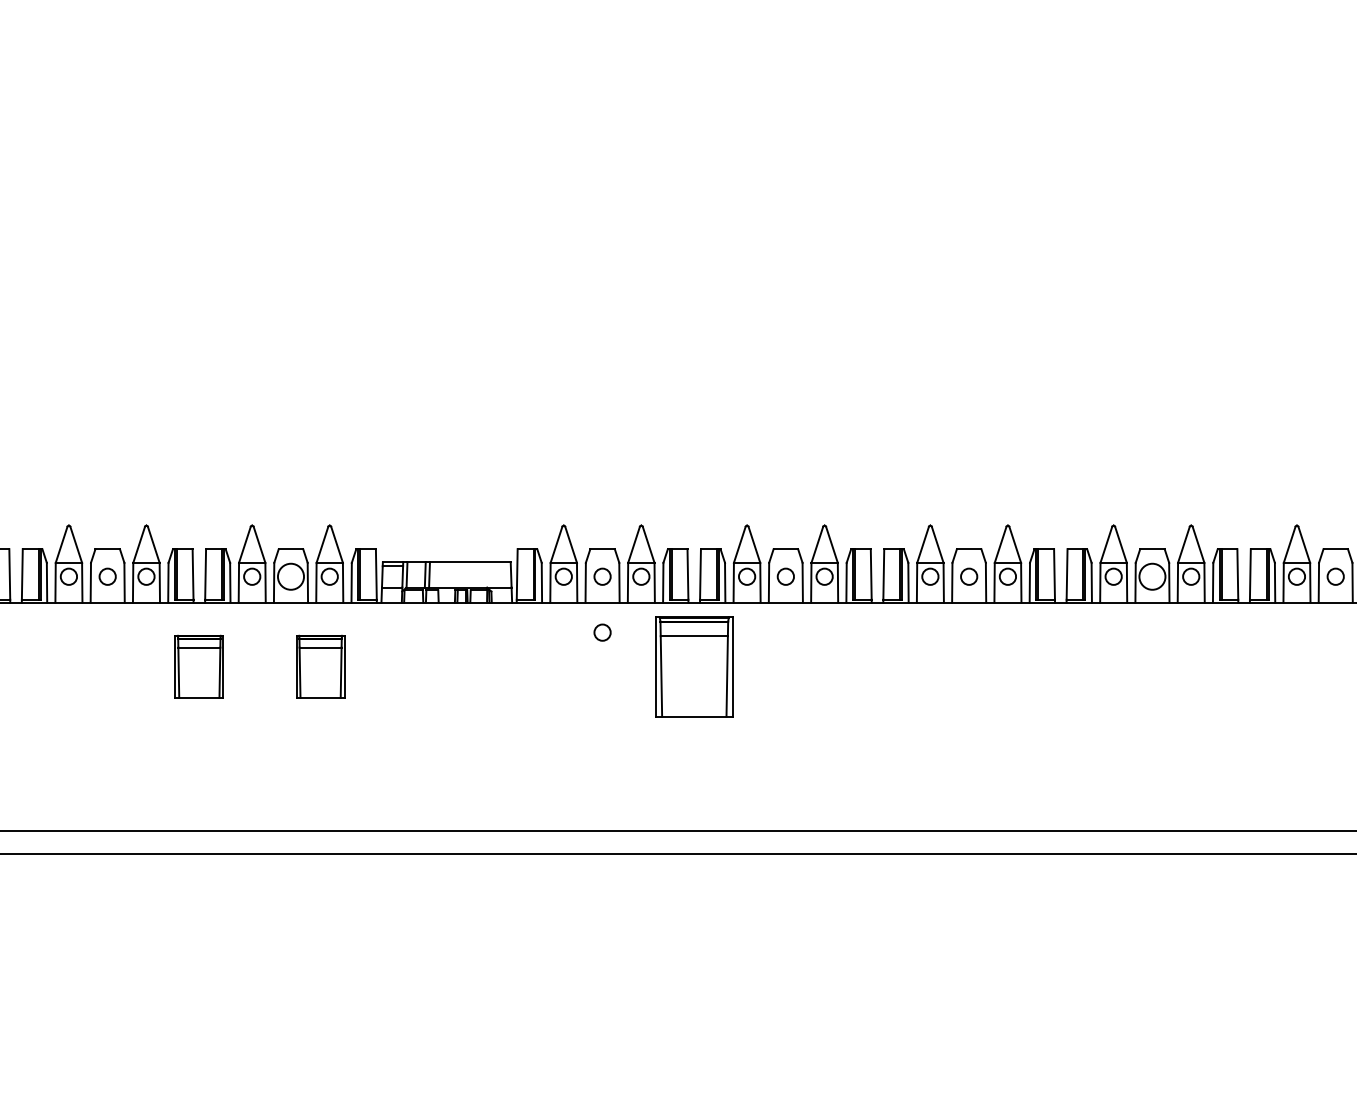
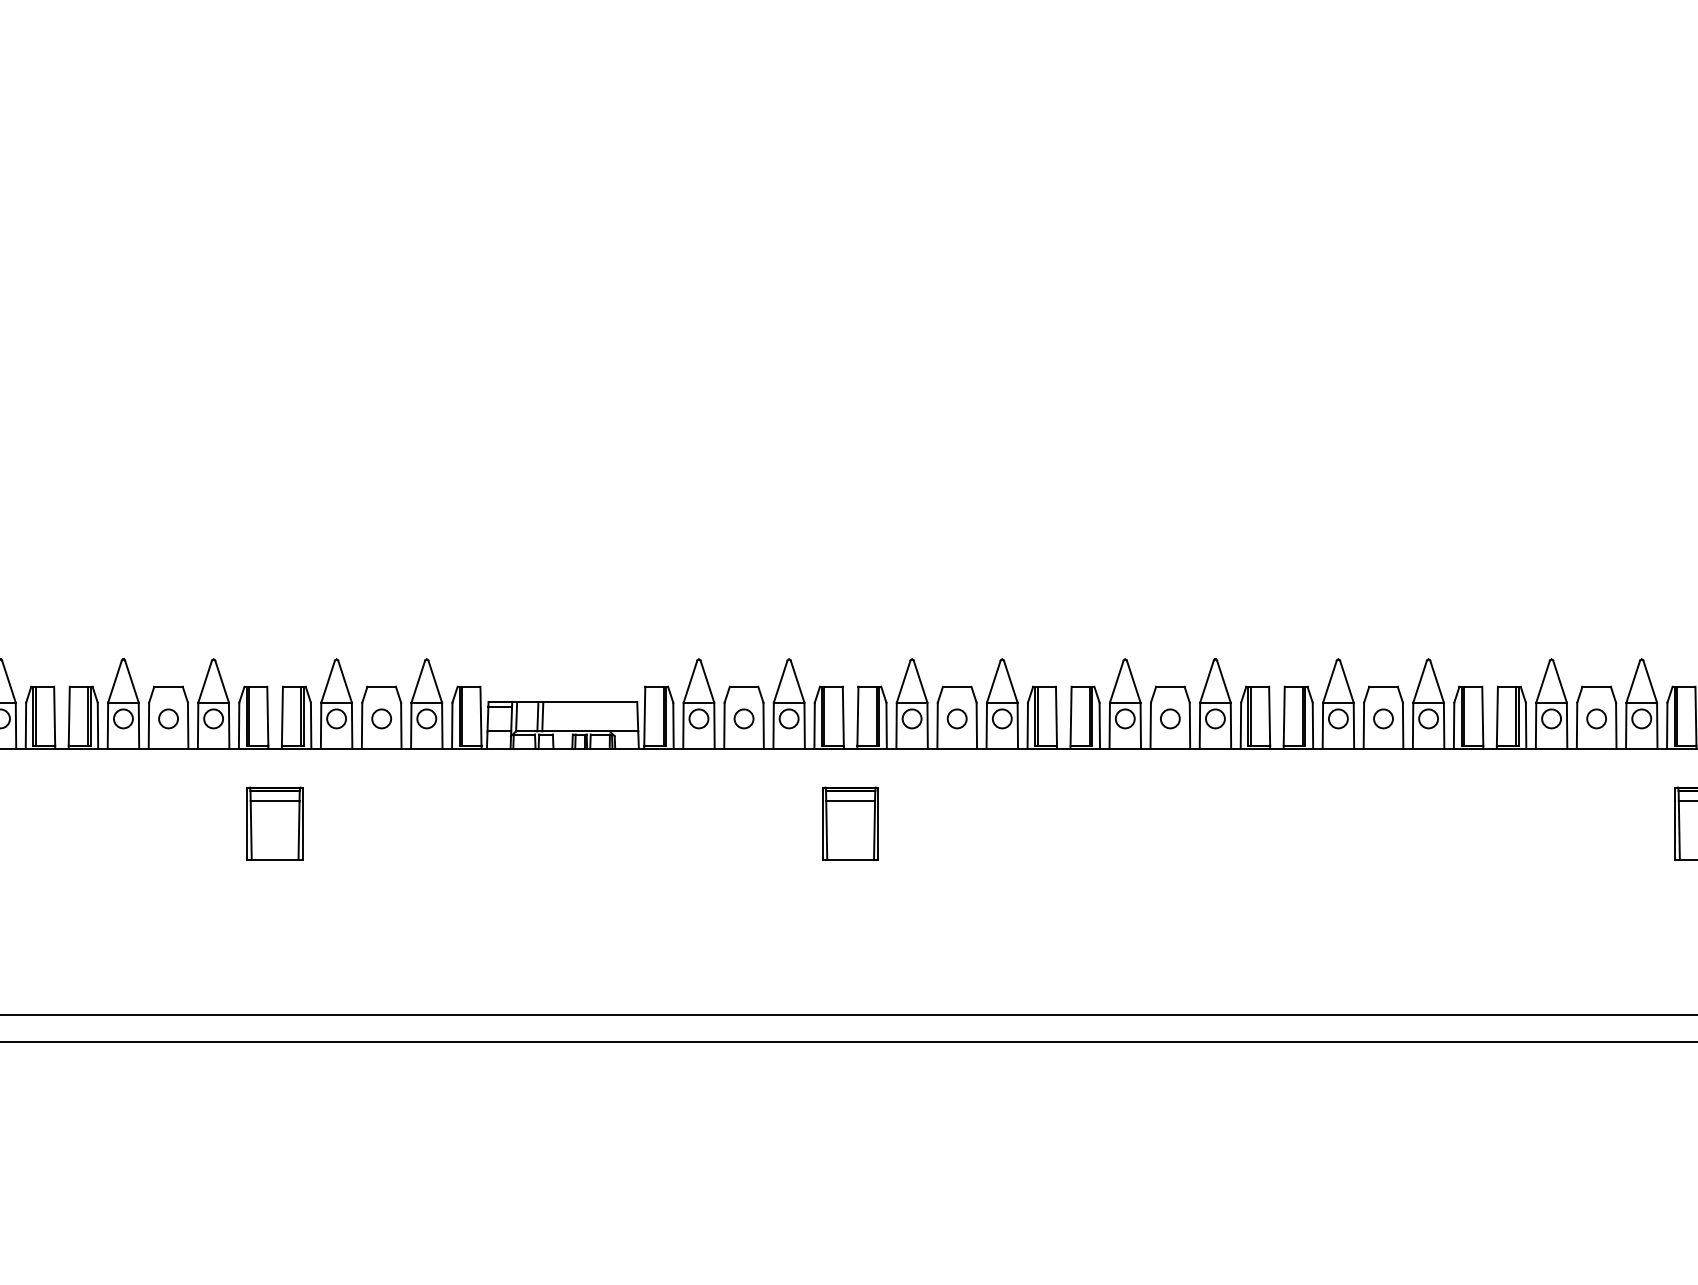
circle: (290, 576) -> (381, 718), size x0.62
circle: (1152, 576) -> (1383, 718), size x0.62
circle: (602, 632) -> (743, 783), removed
part: (320, 666) -> (415, 823), removed
part: (694, 666) -> (850, 823), size x0.62

